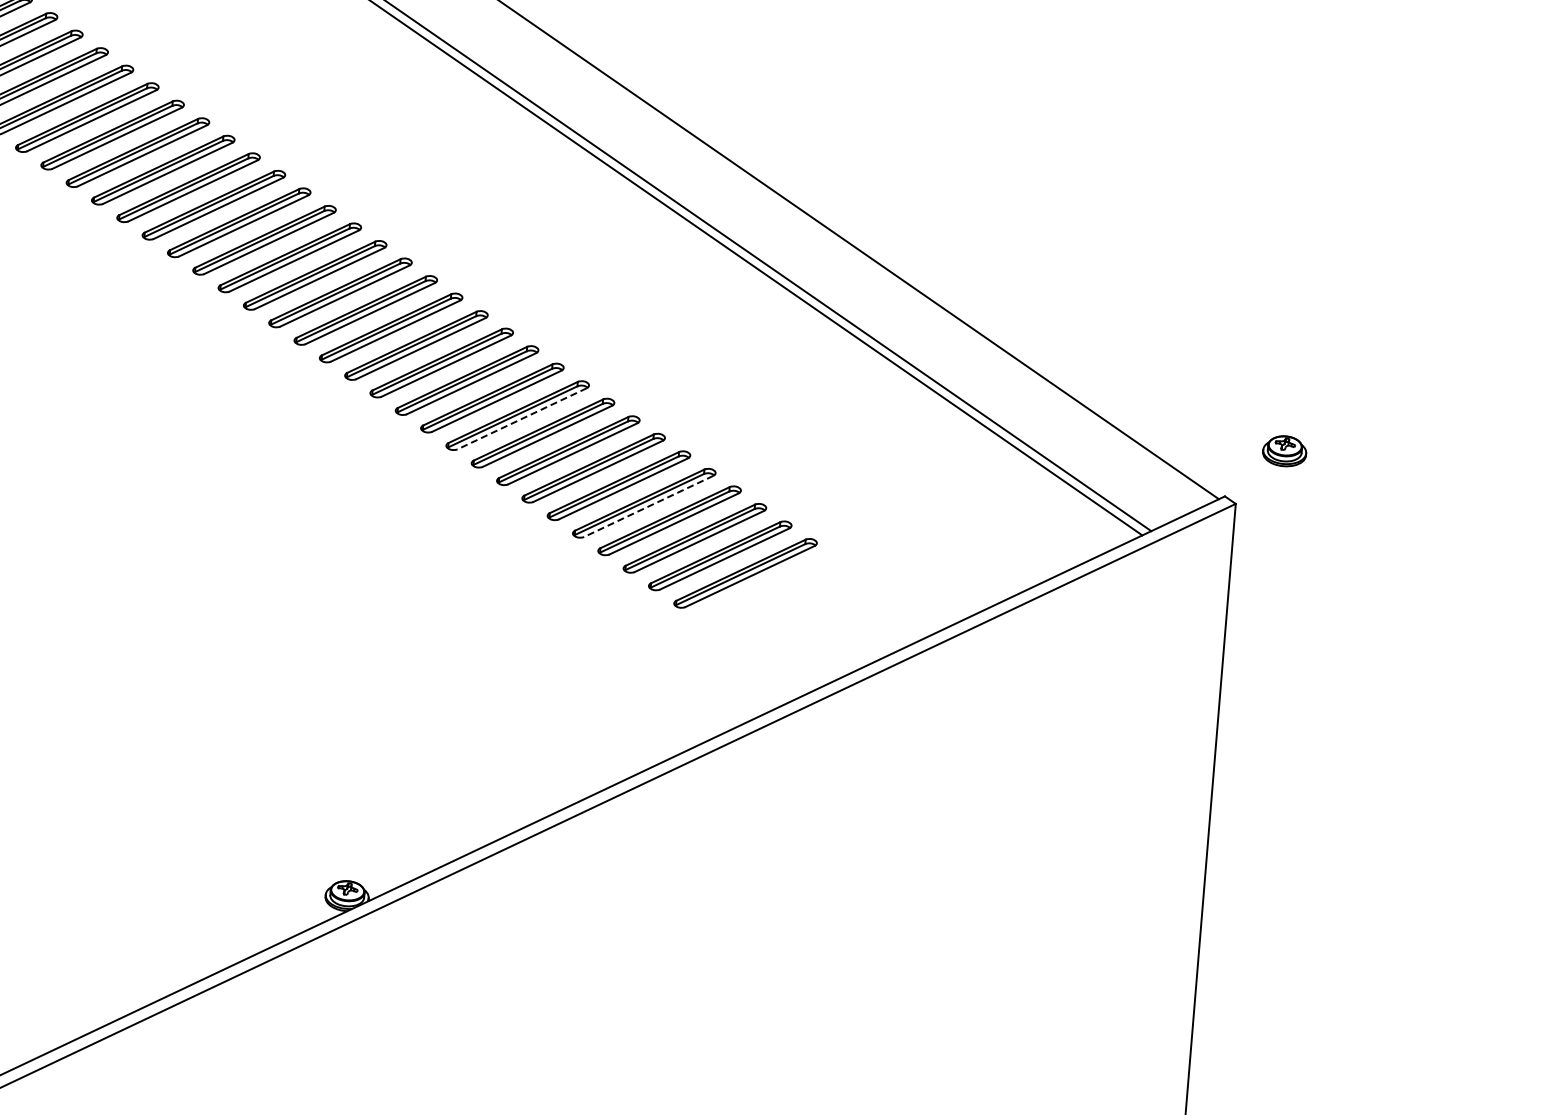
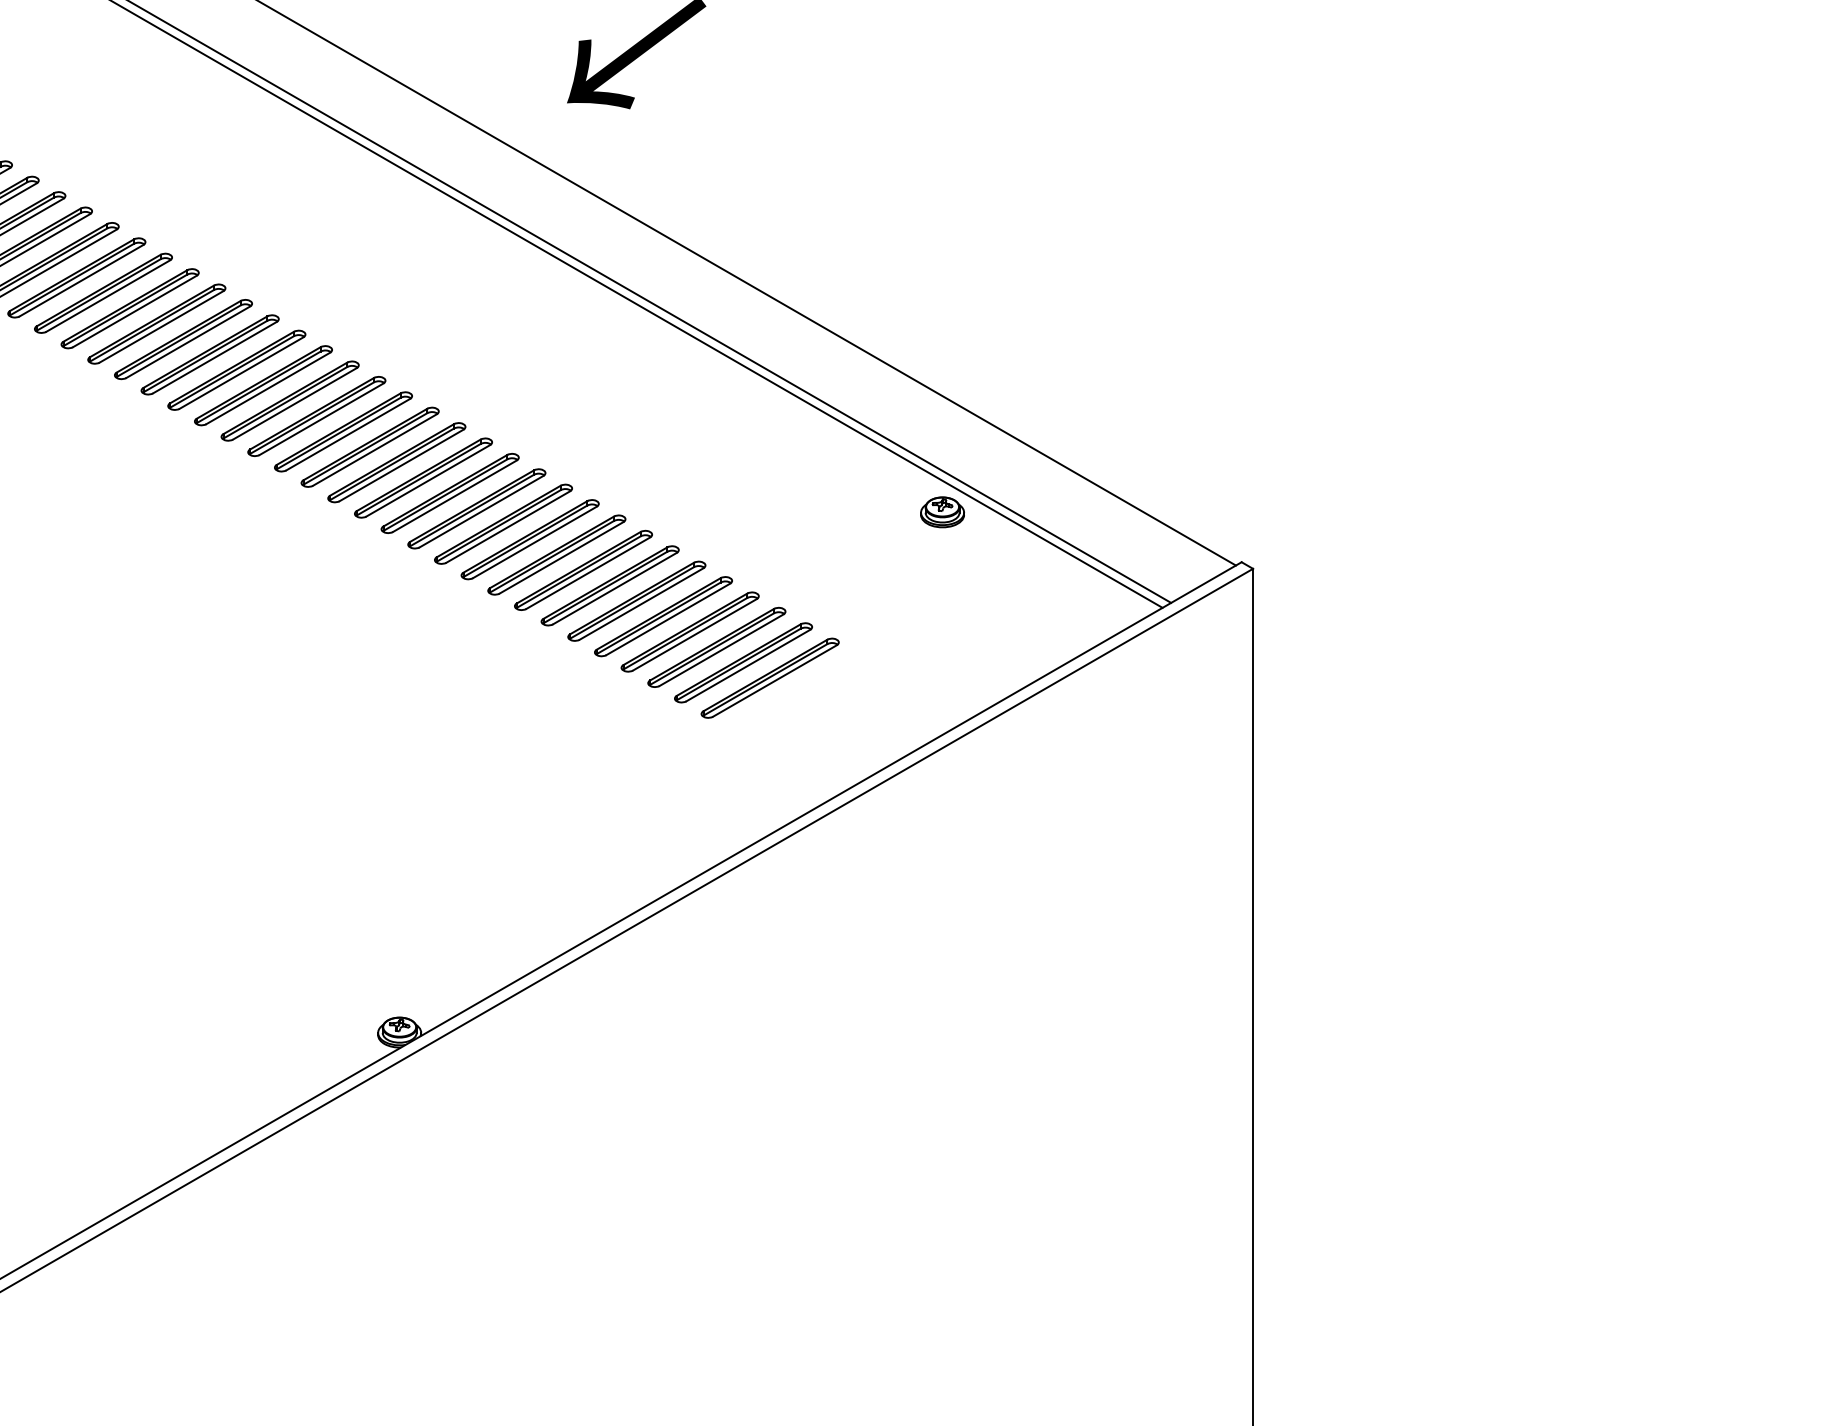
line: (521, 418) -> (534, 542), dashed -> solid
part: (1284, 451) -> (942, 512), moved
line: (648, 506) -> (667, 619), dashed -> solid

